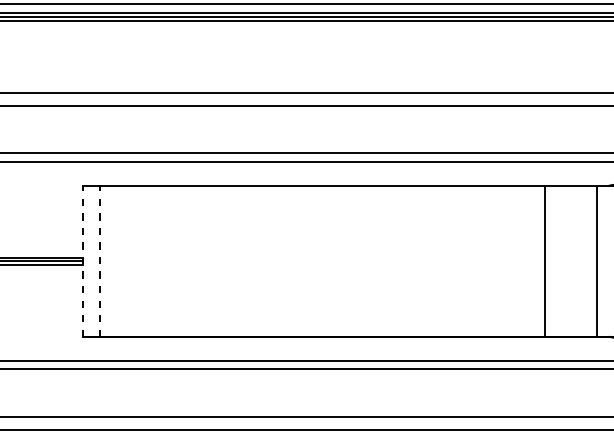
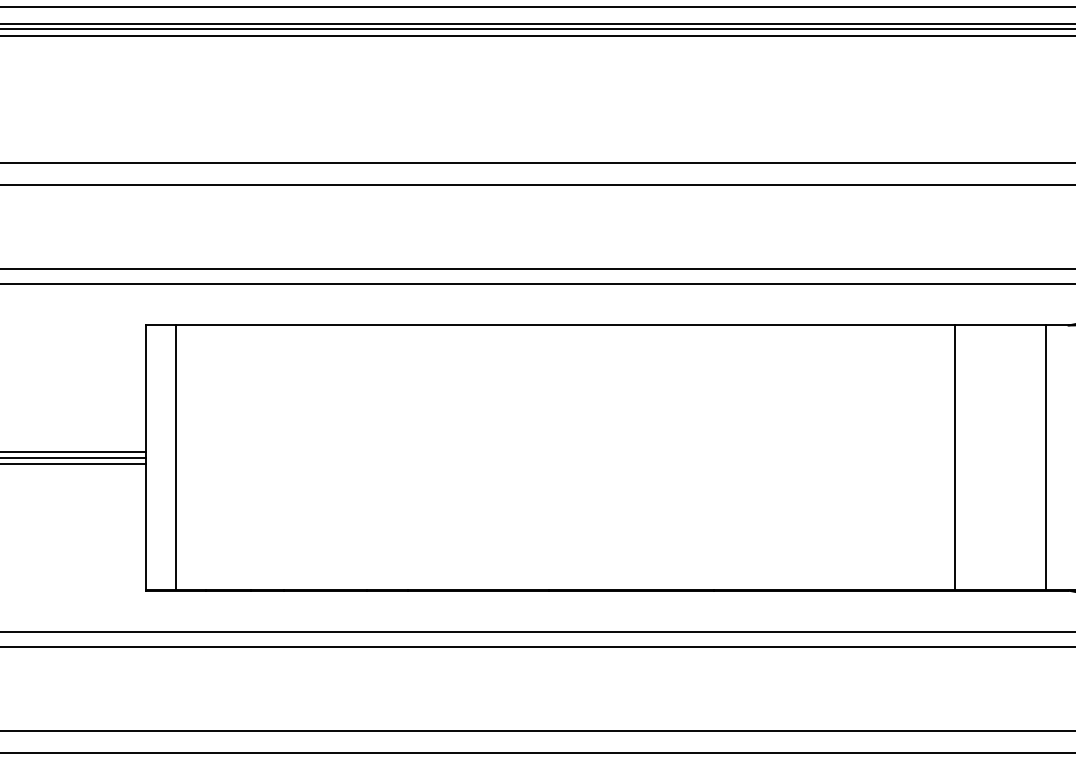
line: (83, 261) -> (146, 458), dashed -> solid
line: (100, 261) -> (176, 458), dashed -> solid

